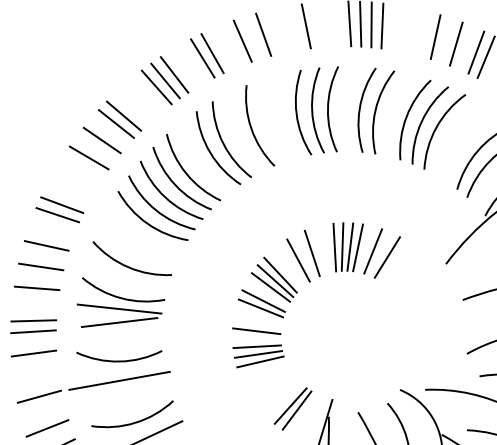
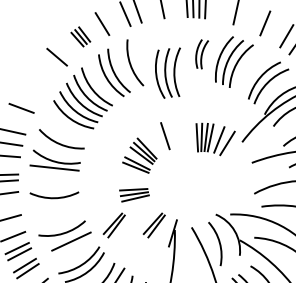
line: (455, 43) -> (247, 15), removed
line: (476, 52) -> (259, 20), removed
line: (211, 53) -> (107, 21), removed
part: (164, 80) -> (80, 36), size x0.7
part: (316, 109) -> (167, 72), moved
part: (376, 111) -> (202, 54), size x0.6
line: (115, 123) -> (52, 61), removed
line: (101, 139) -> (44, 70), removed
line: (89, 156) -> (37, 80), removed
line: (56, 215) -> (18, 114), removed
part: (366, 250) -> (215, 139), moved
line: (296, 261) -> (156, 140), removed
line: (119, 321) -> (54, 175), removed
line: (255, 330) -> (132, 180), removed
line: (119, 381) -> (54, 209), removed
part: (222, 408) -> (113, 225), added

